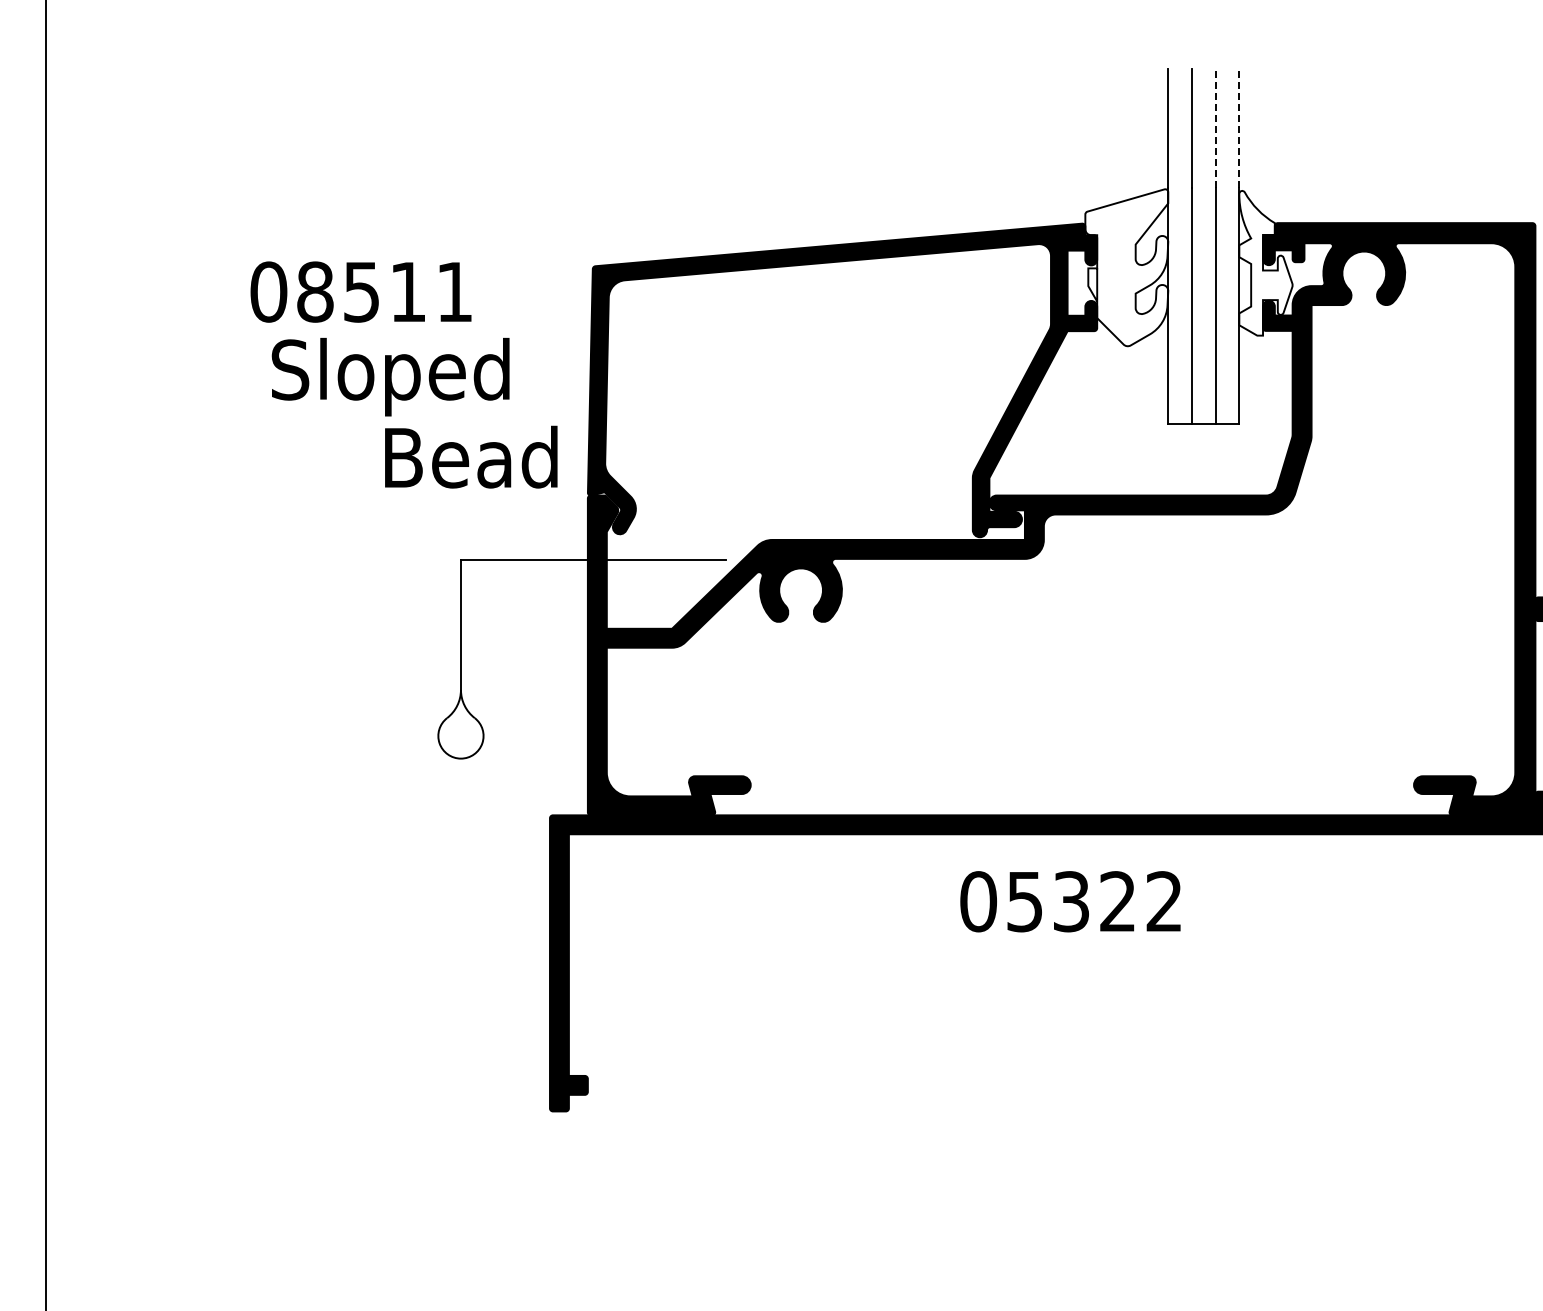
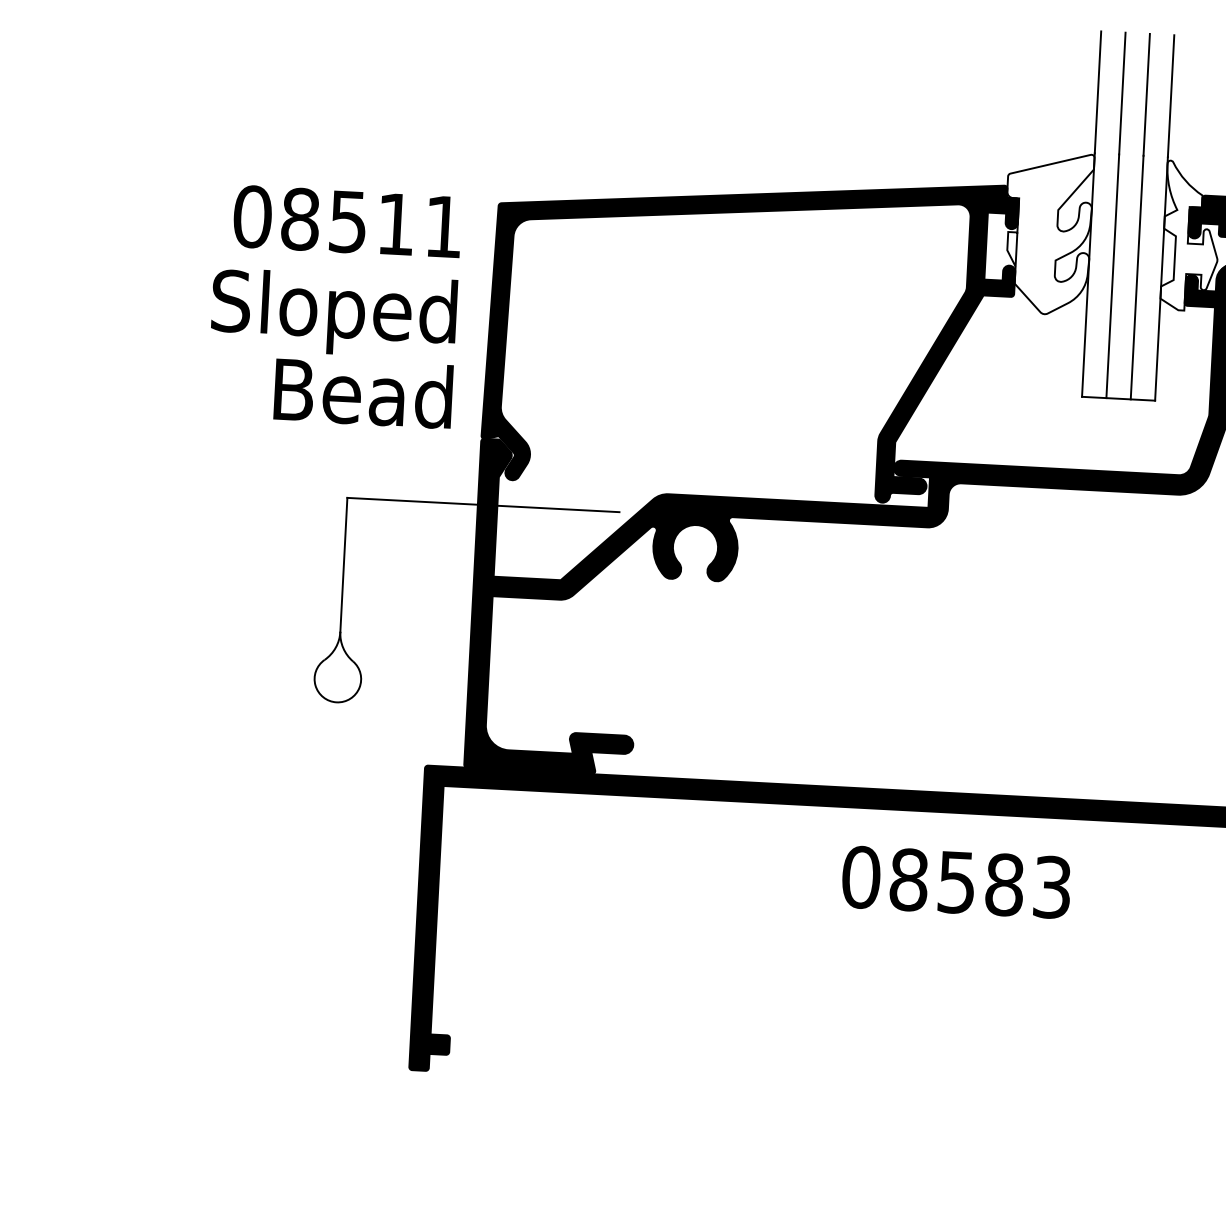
line: (1215, 127) -> (1146, 93), dashed -> solid
line: (1239, 127) -> (1171, 95), dashed -> solid
text: (360, 291) -> (346, 221), moved
text: (390, 377) -> (333, 314), moved
text: (1094, 901) -> (980, 883), 05322 -> 08583

